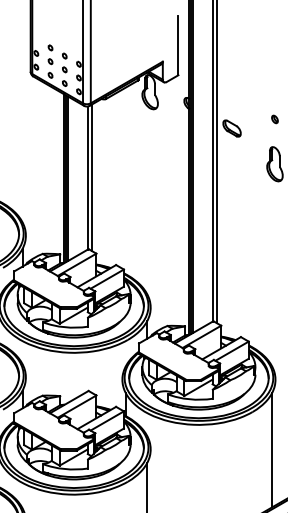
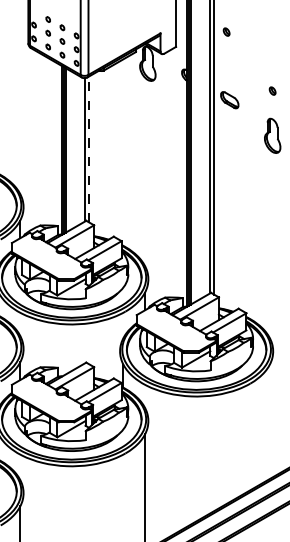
part: (228, 59) -> (226, 31), added
line: (91, 176) -> (89, 148), solid -> dashed
line: (271, 449) -> (269, 421), removed

